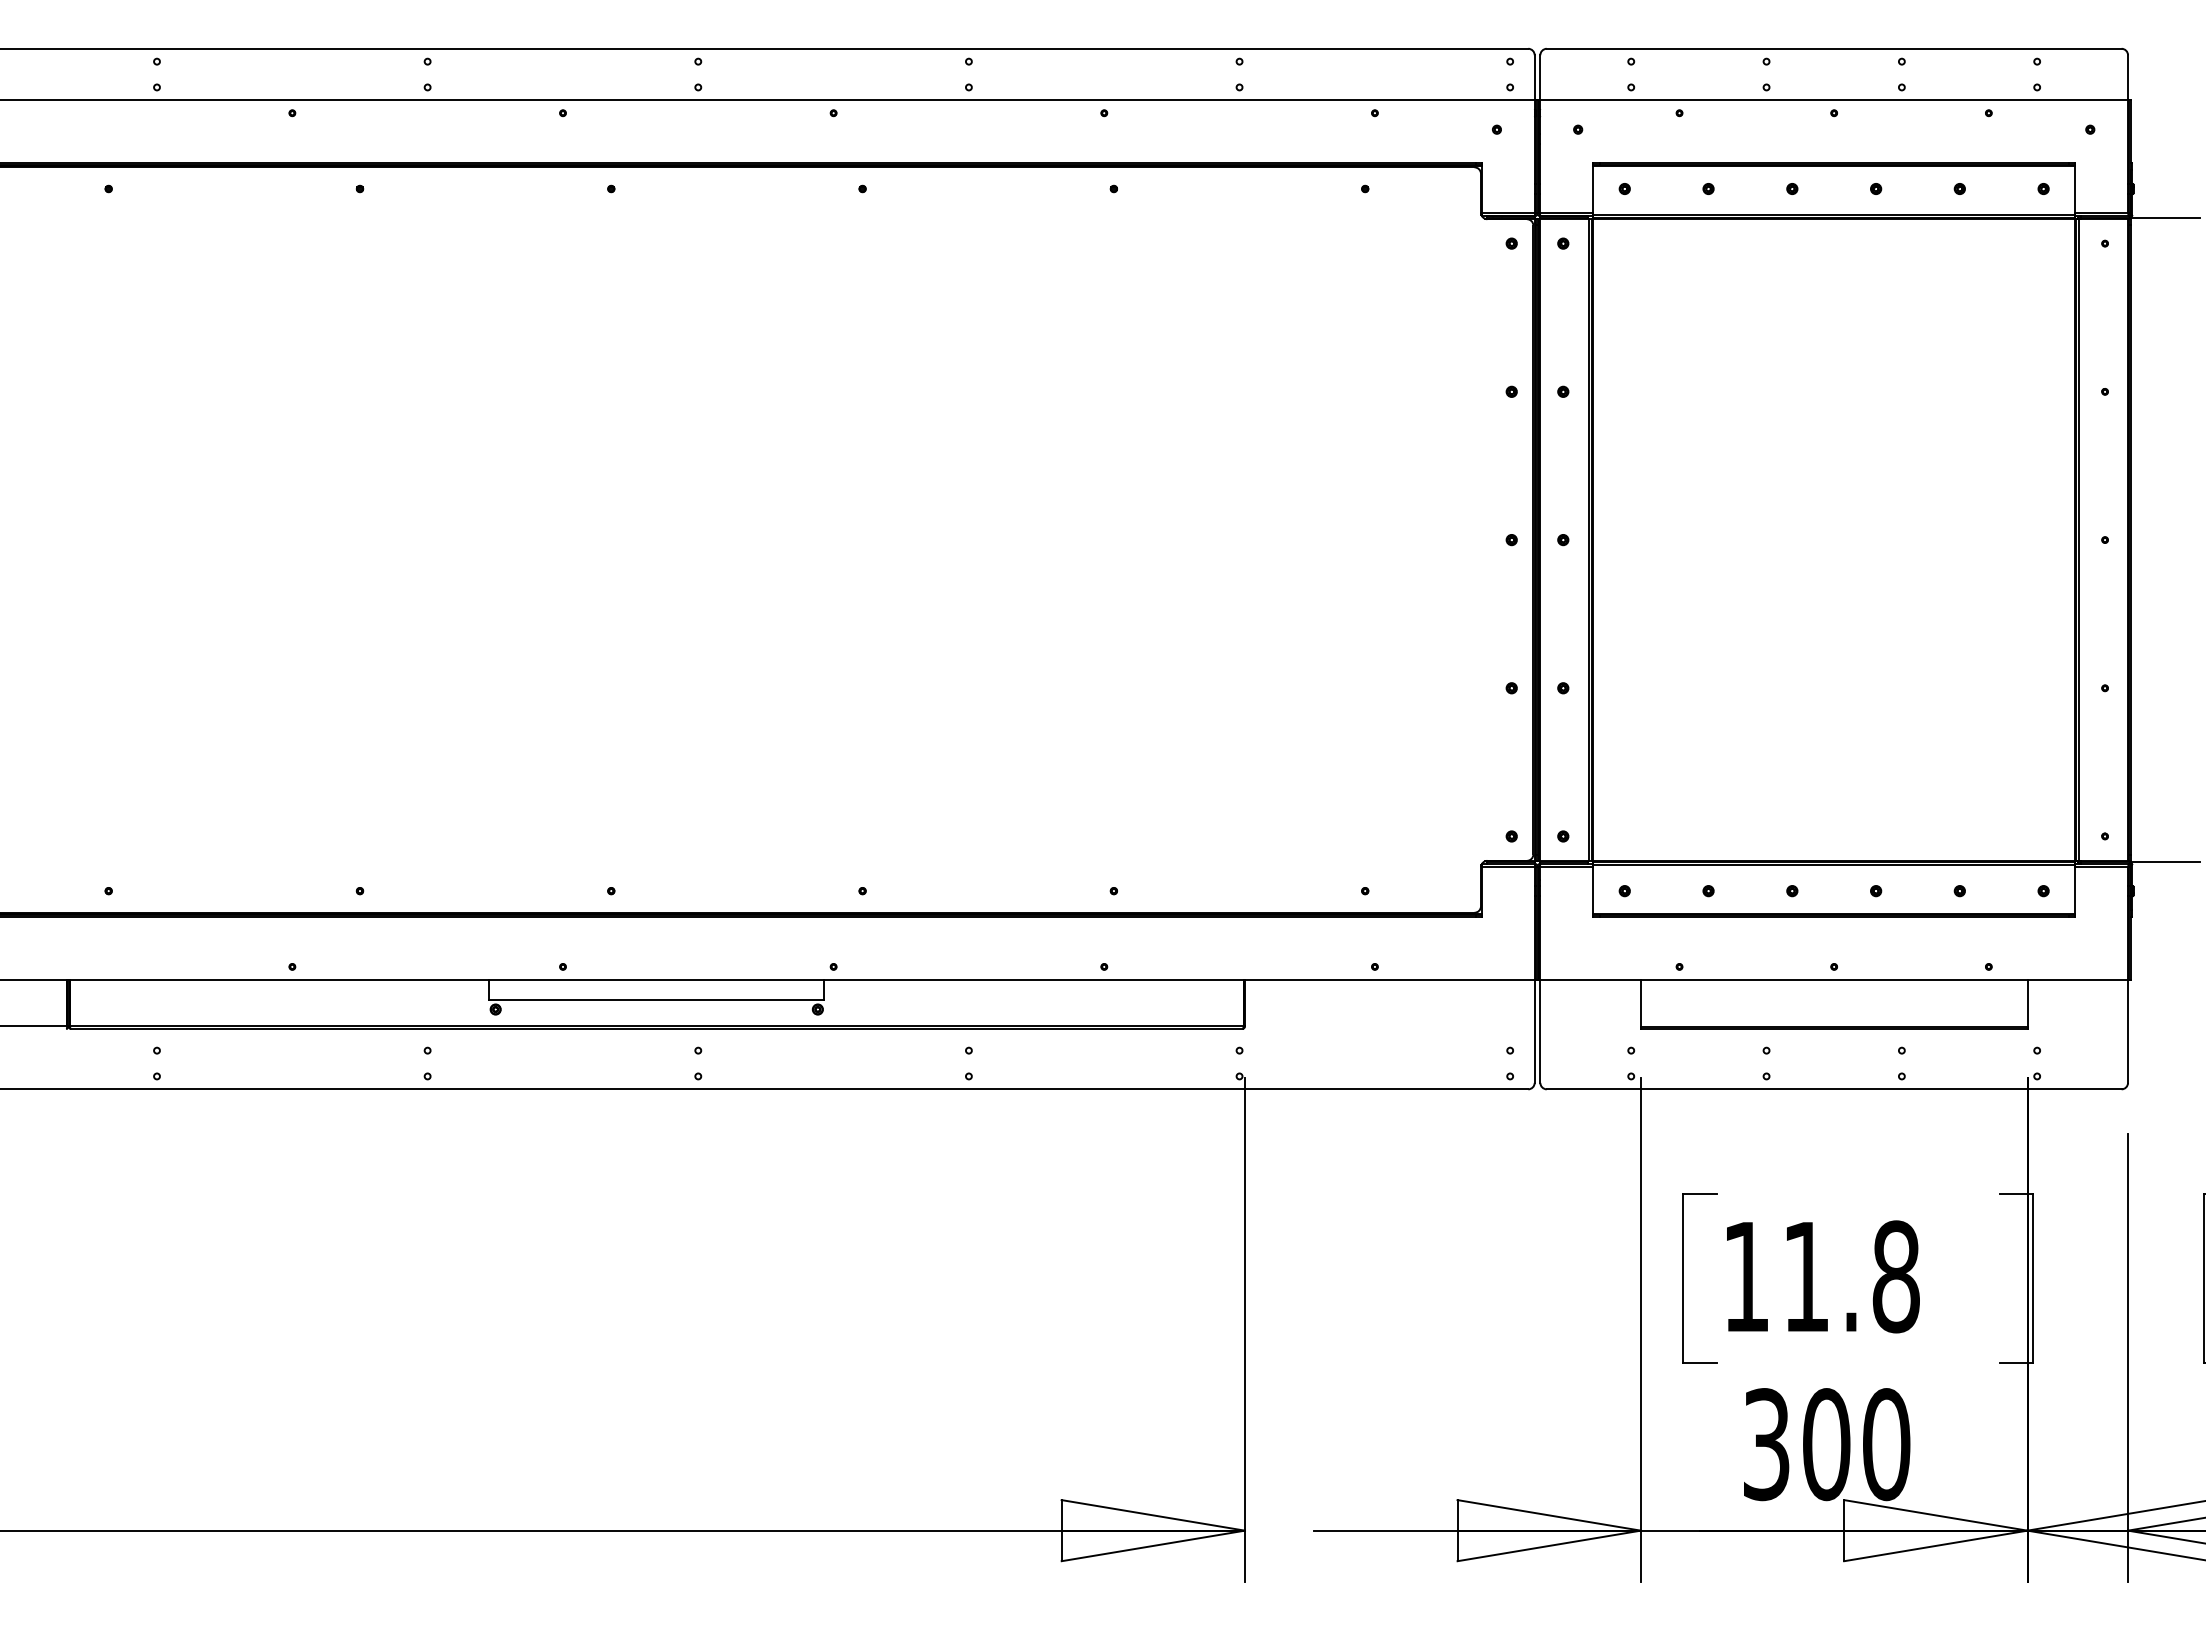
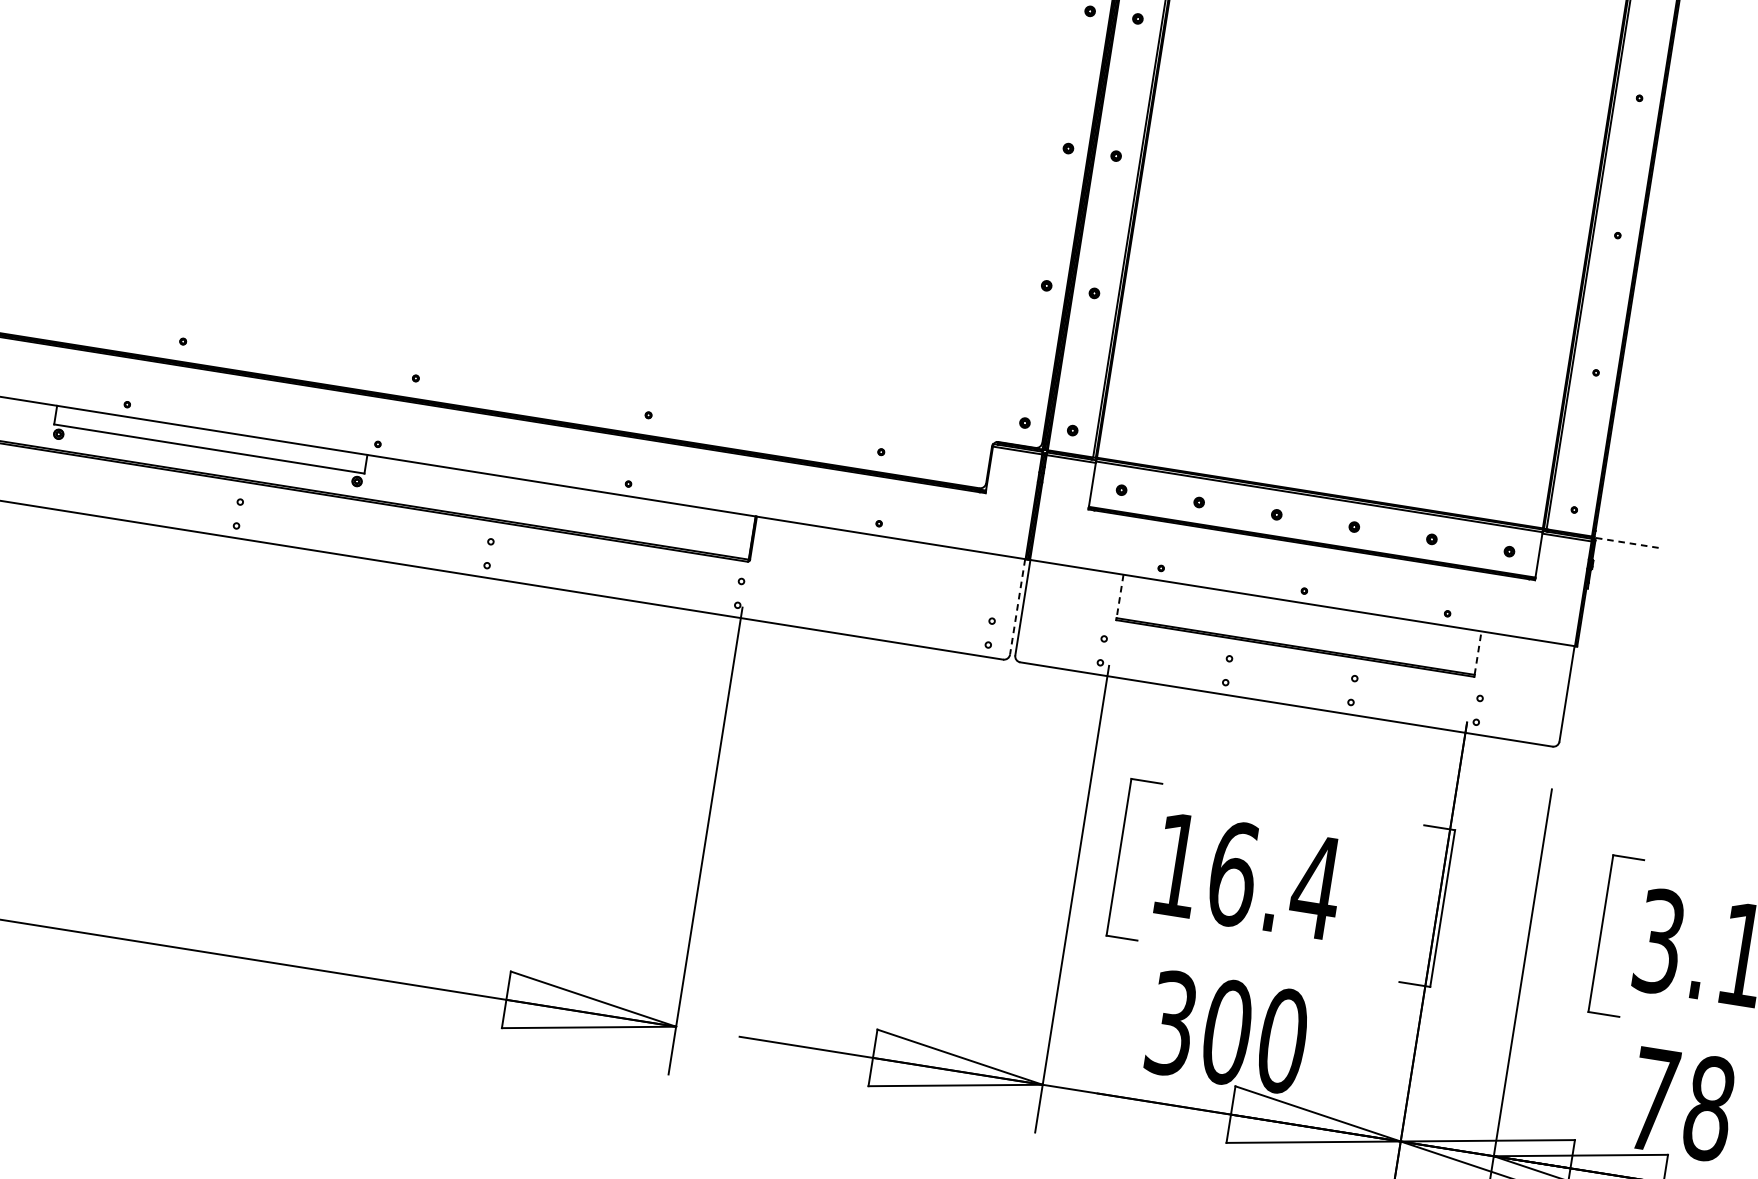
line: (2164, 862) -> (1625, 542), solid -> dashed
line: (2027, 1002) -> (1478, 652), solid -> dashed
line: (1640, 1003) -> (1119, 596), solid -> dashed
line: (1534, 1031) -> (1017, 606), solid -> dashed
text: (1852, 1276) -> (1275, 880), 11.8 -> 16.4

